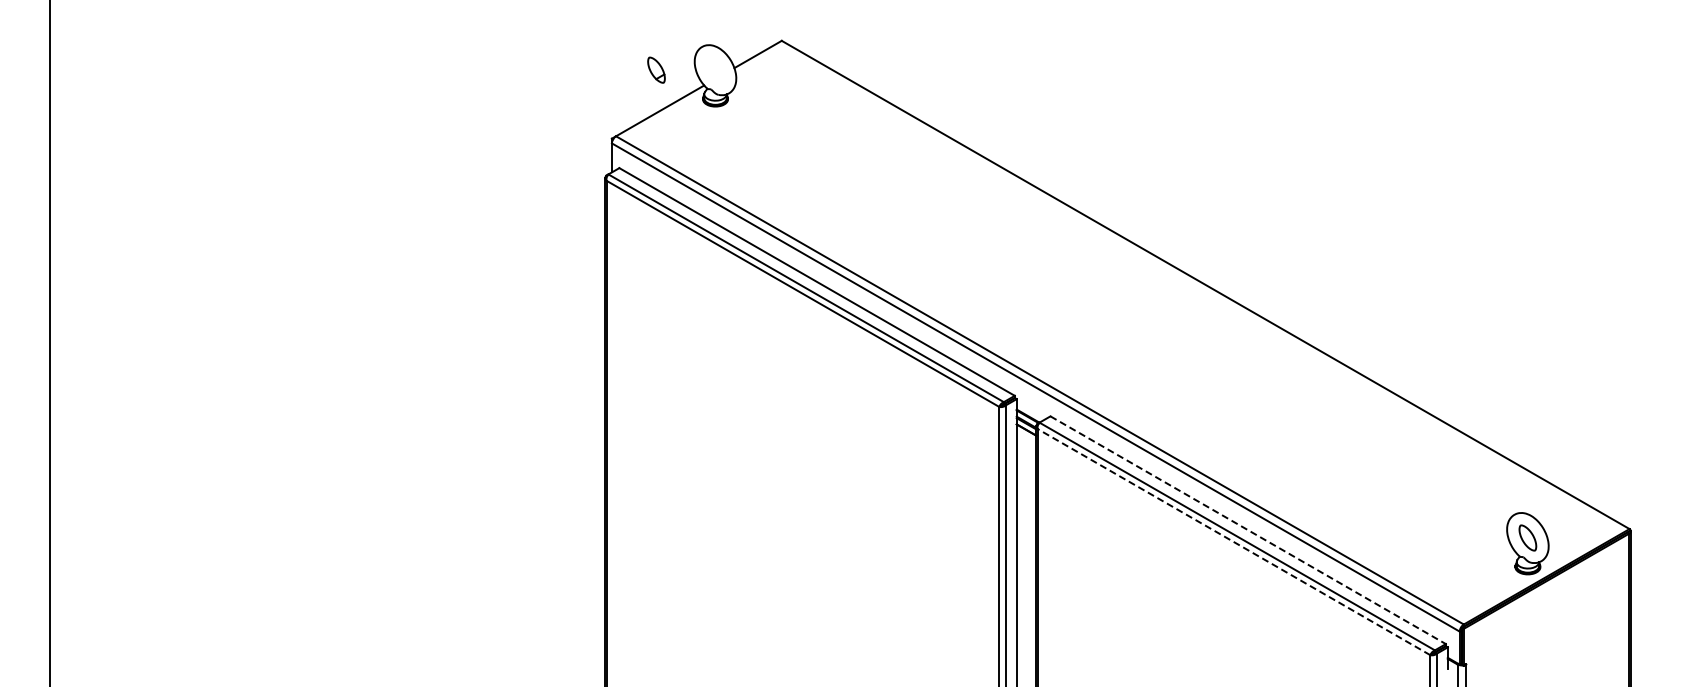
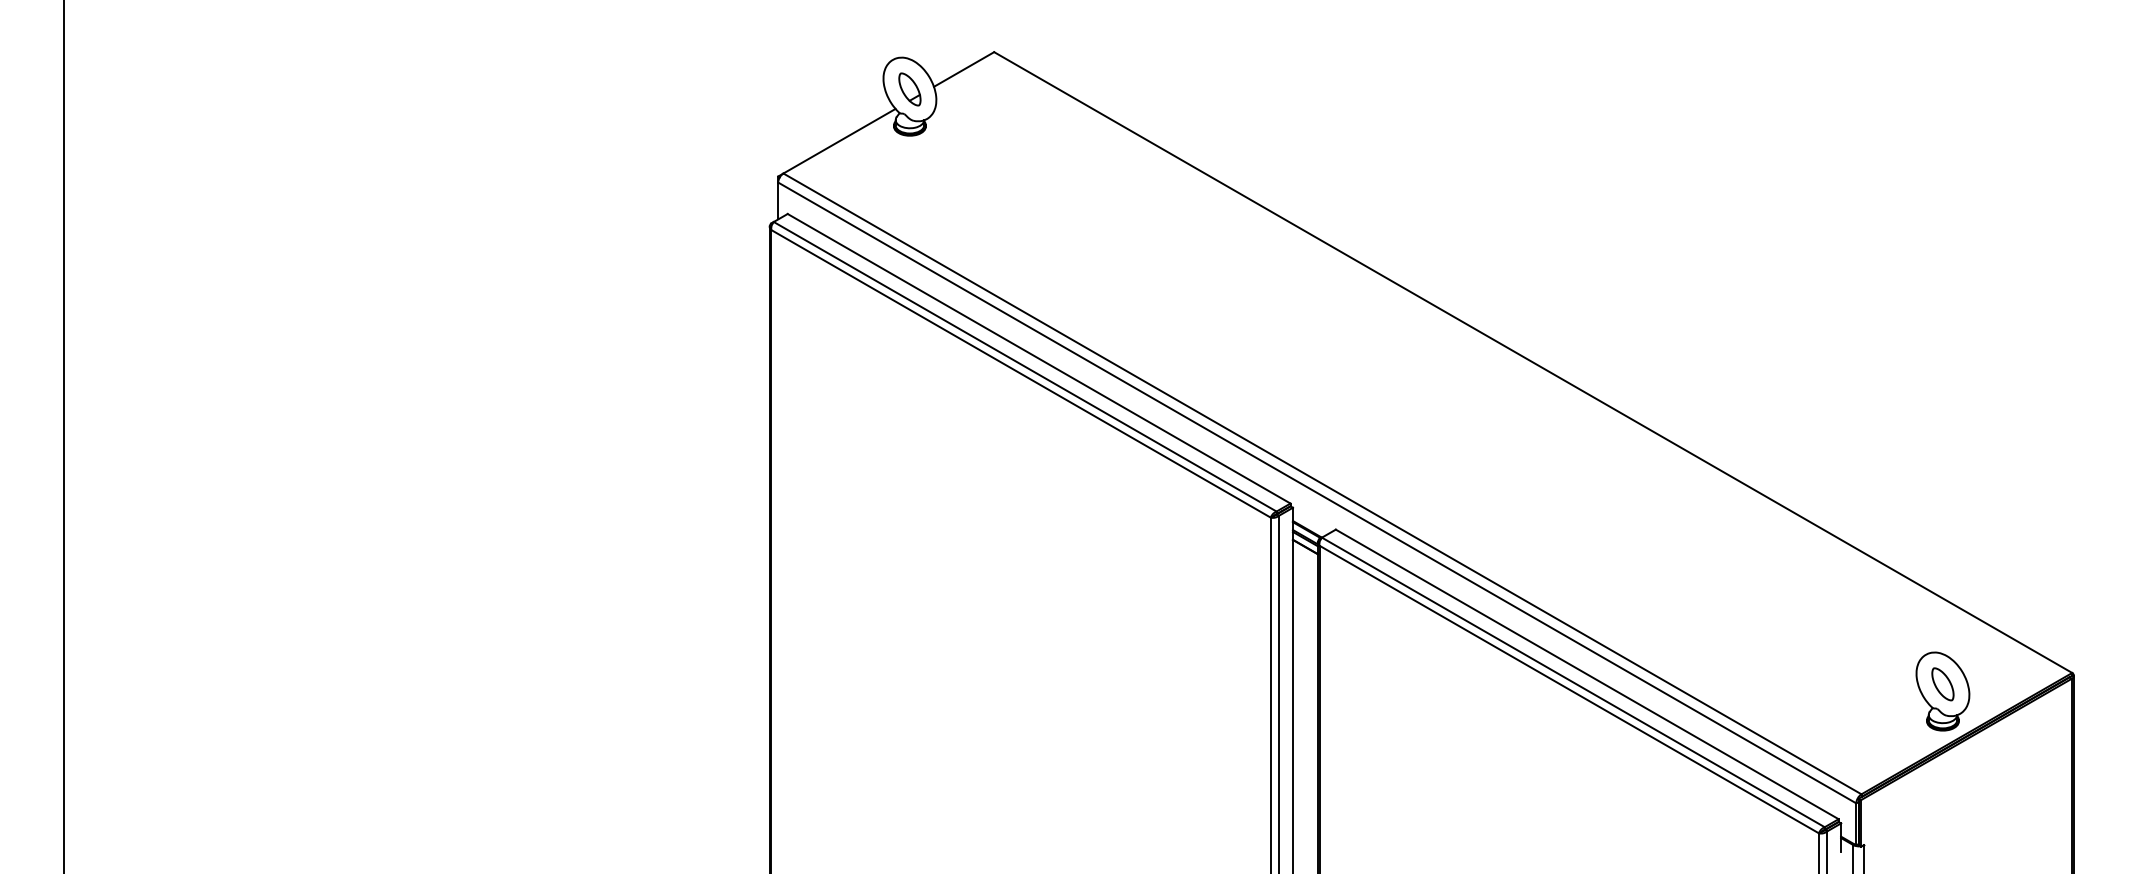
part: (656, 69) -> (909, 88), moved
line: (1248, 530) -> (1587, 674), dashed -> solid
line: (1234, 542) -> (1569, 690), dashed -> solid

